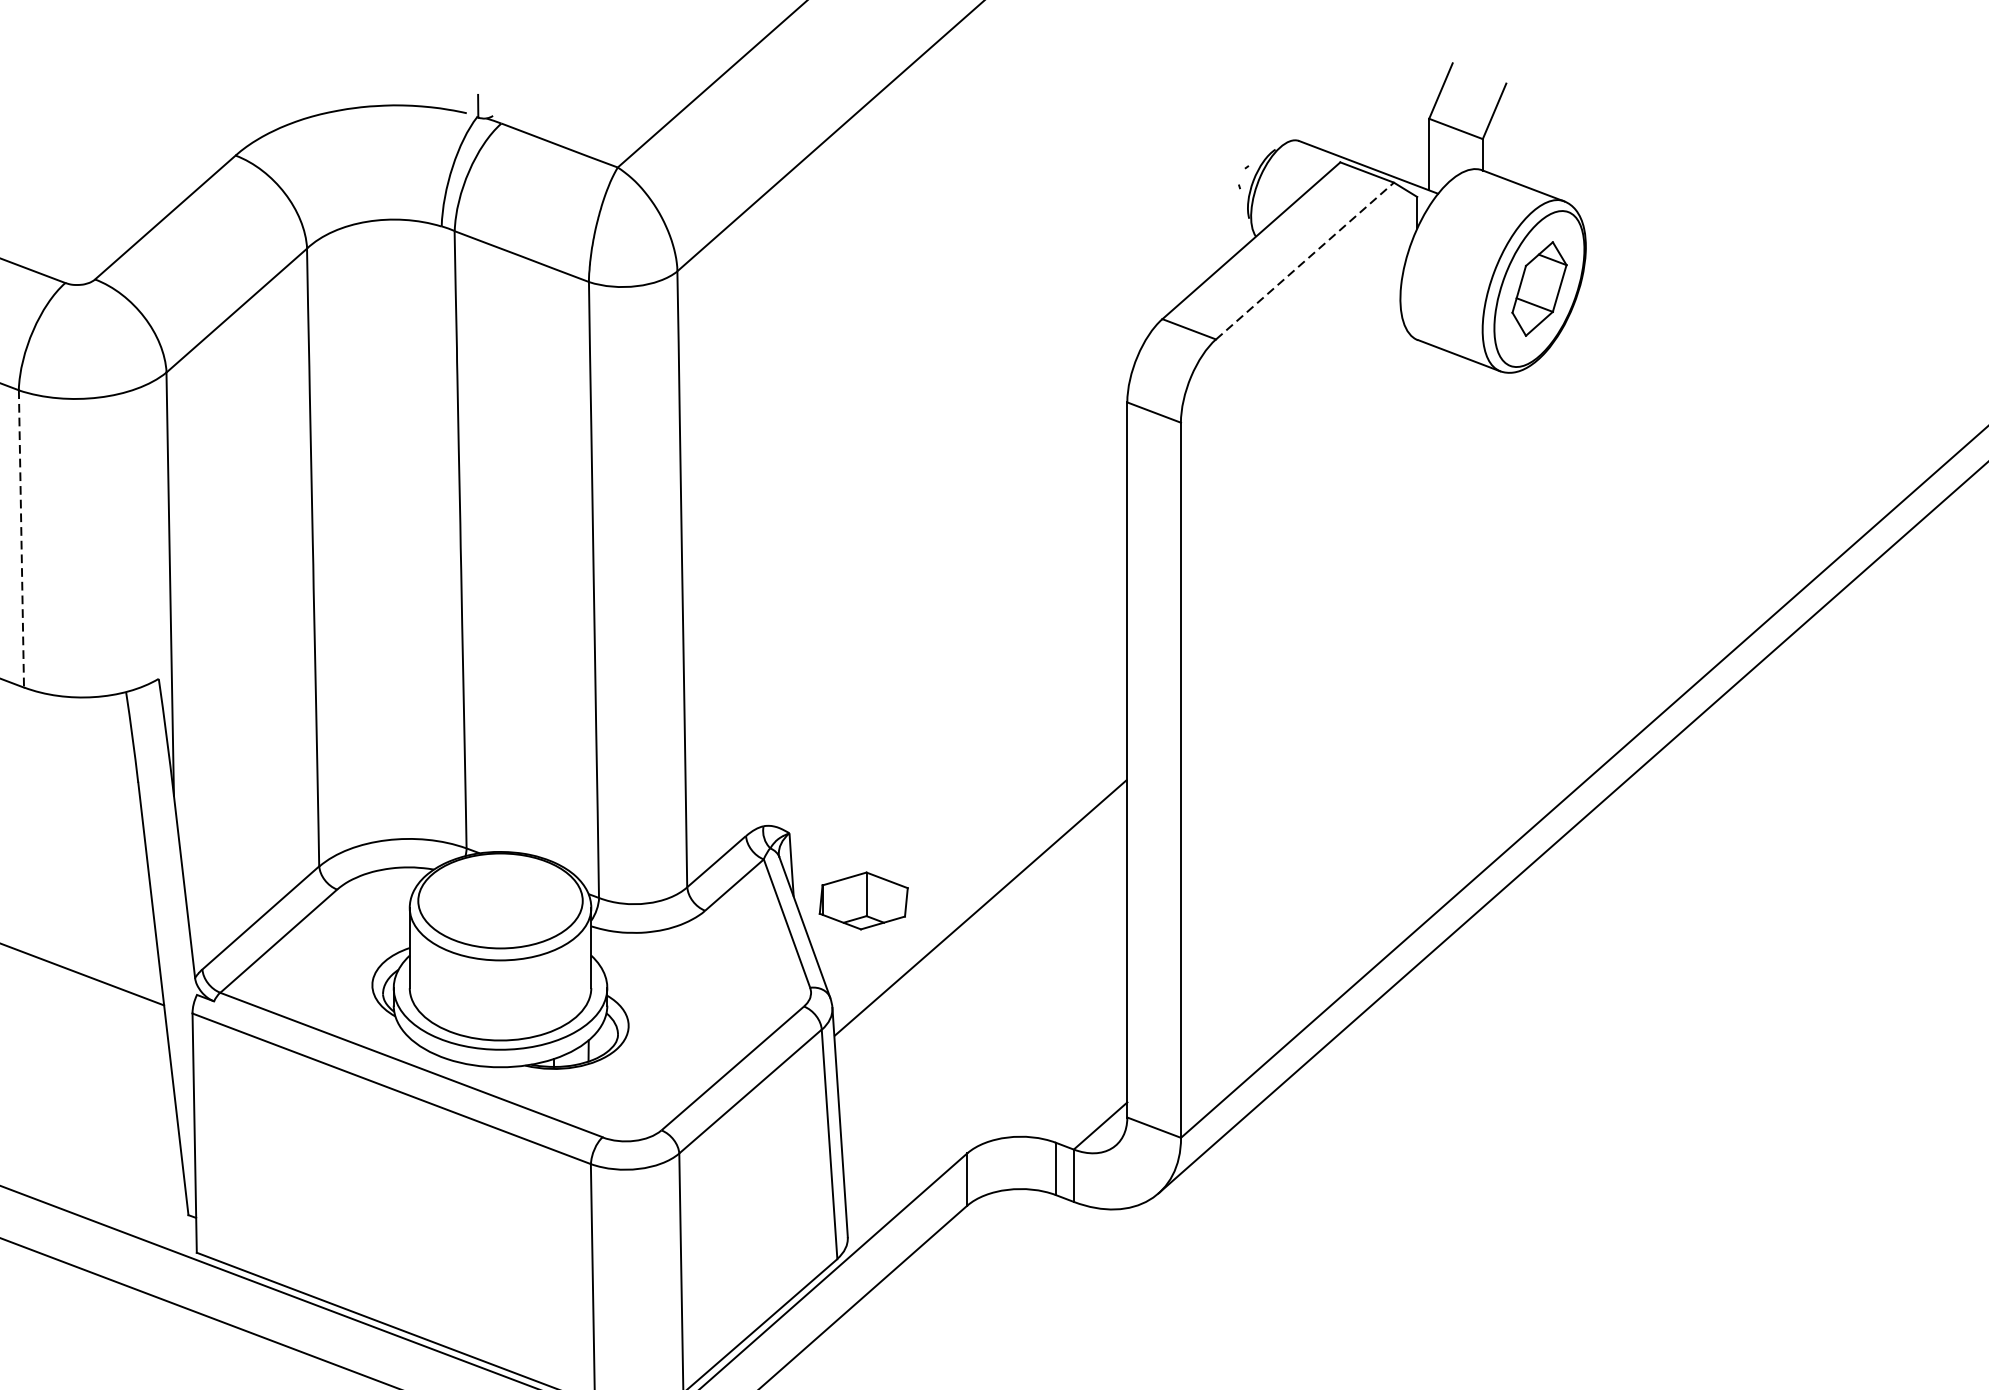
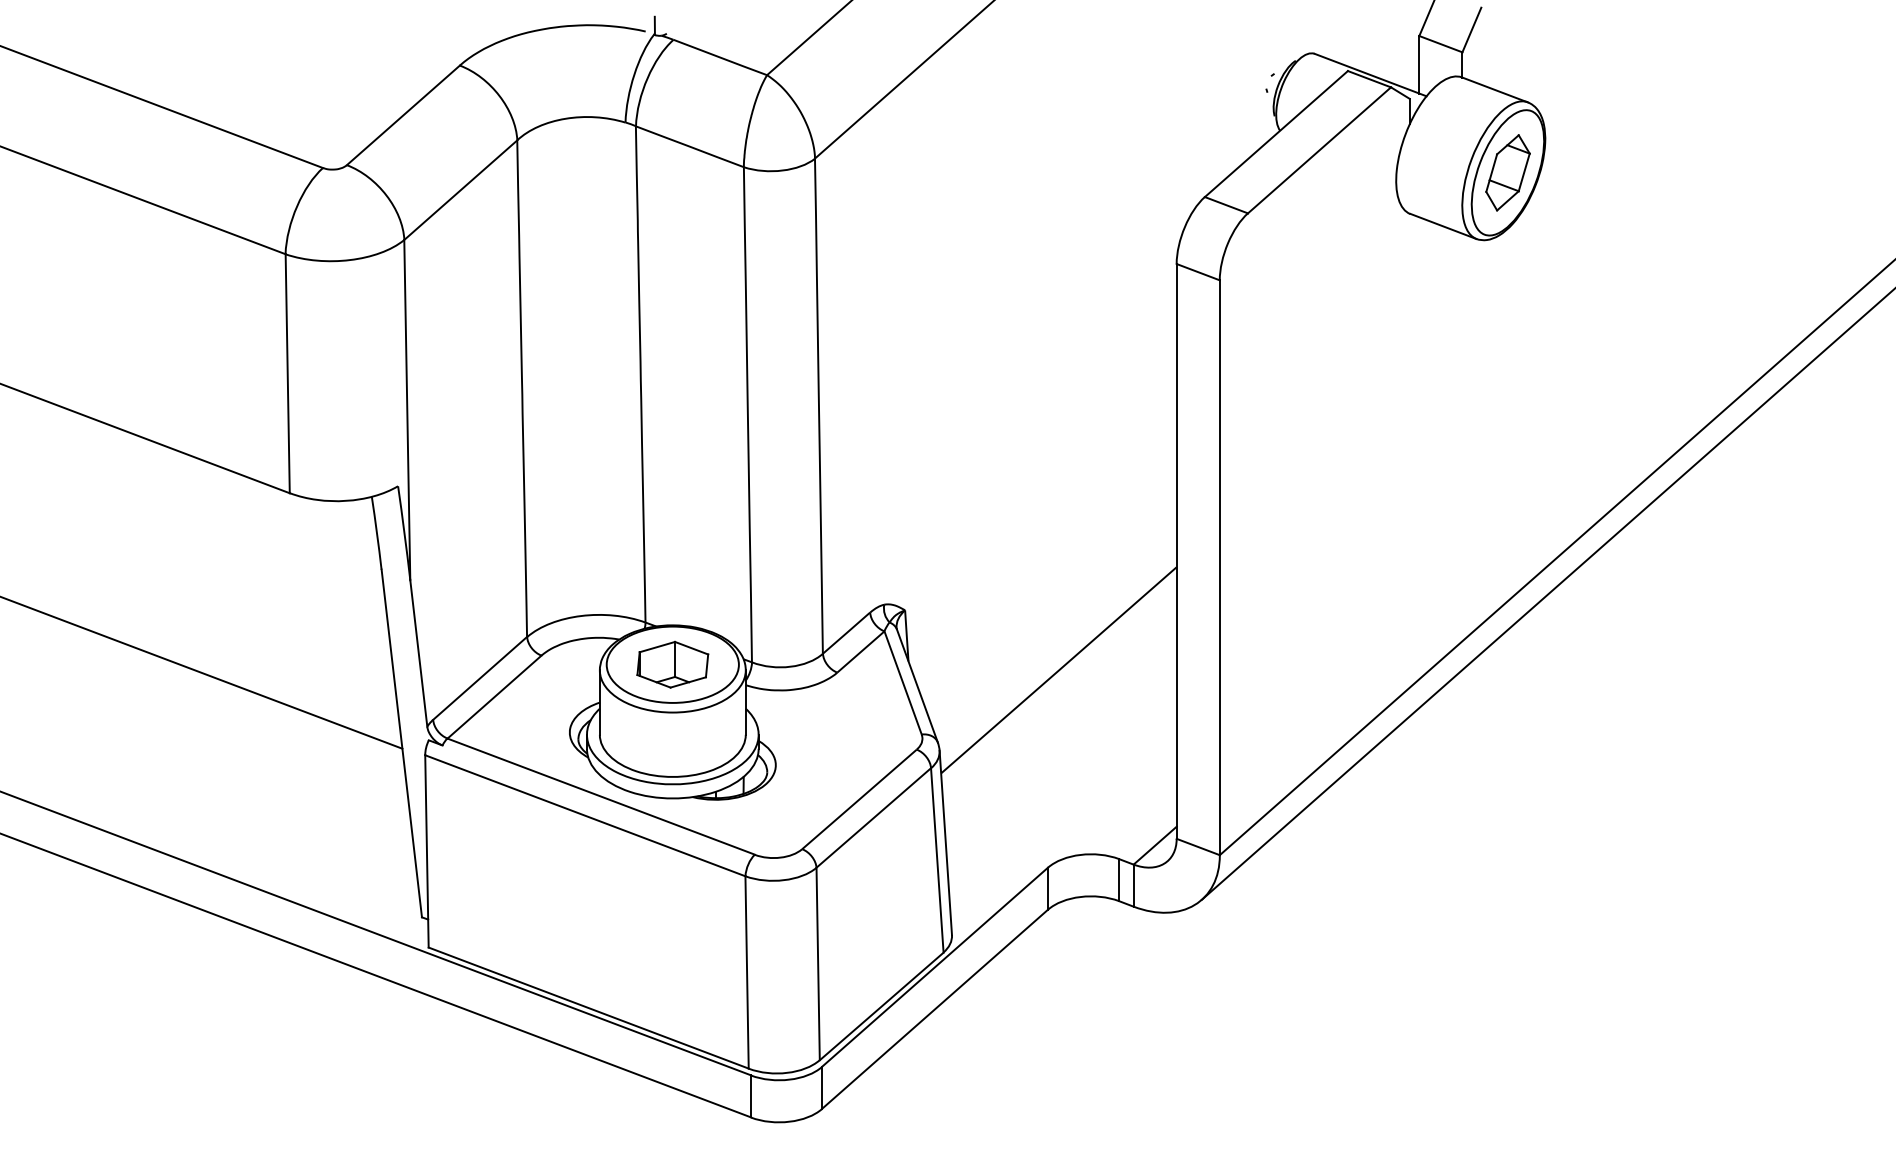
line: (1305, 261) -> (1319, 150), dashed -> solid
line: (21, 538) -> (287, 373), dashed -> solid
part: (863, 900) -> (672, 664), moved

